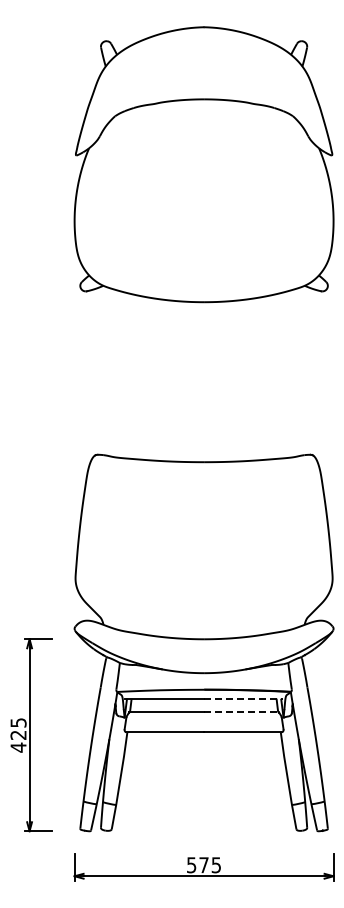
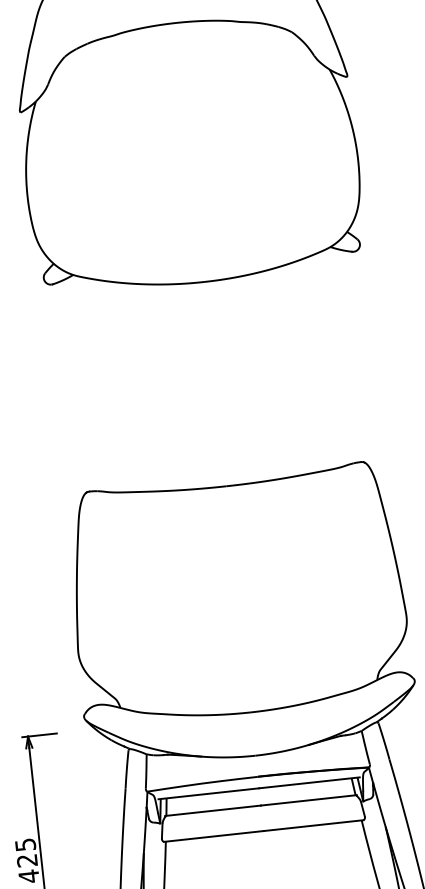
line: (244, 698) -> (310, 782), dashed -> solid
line: (241, 712) -> (308, 800), dashed -> solid

